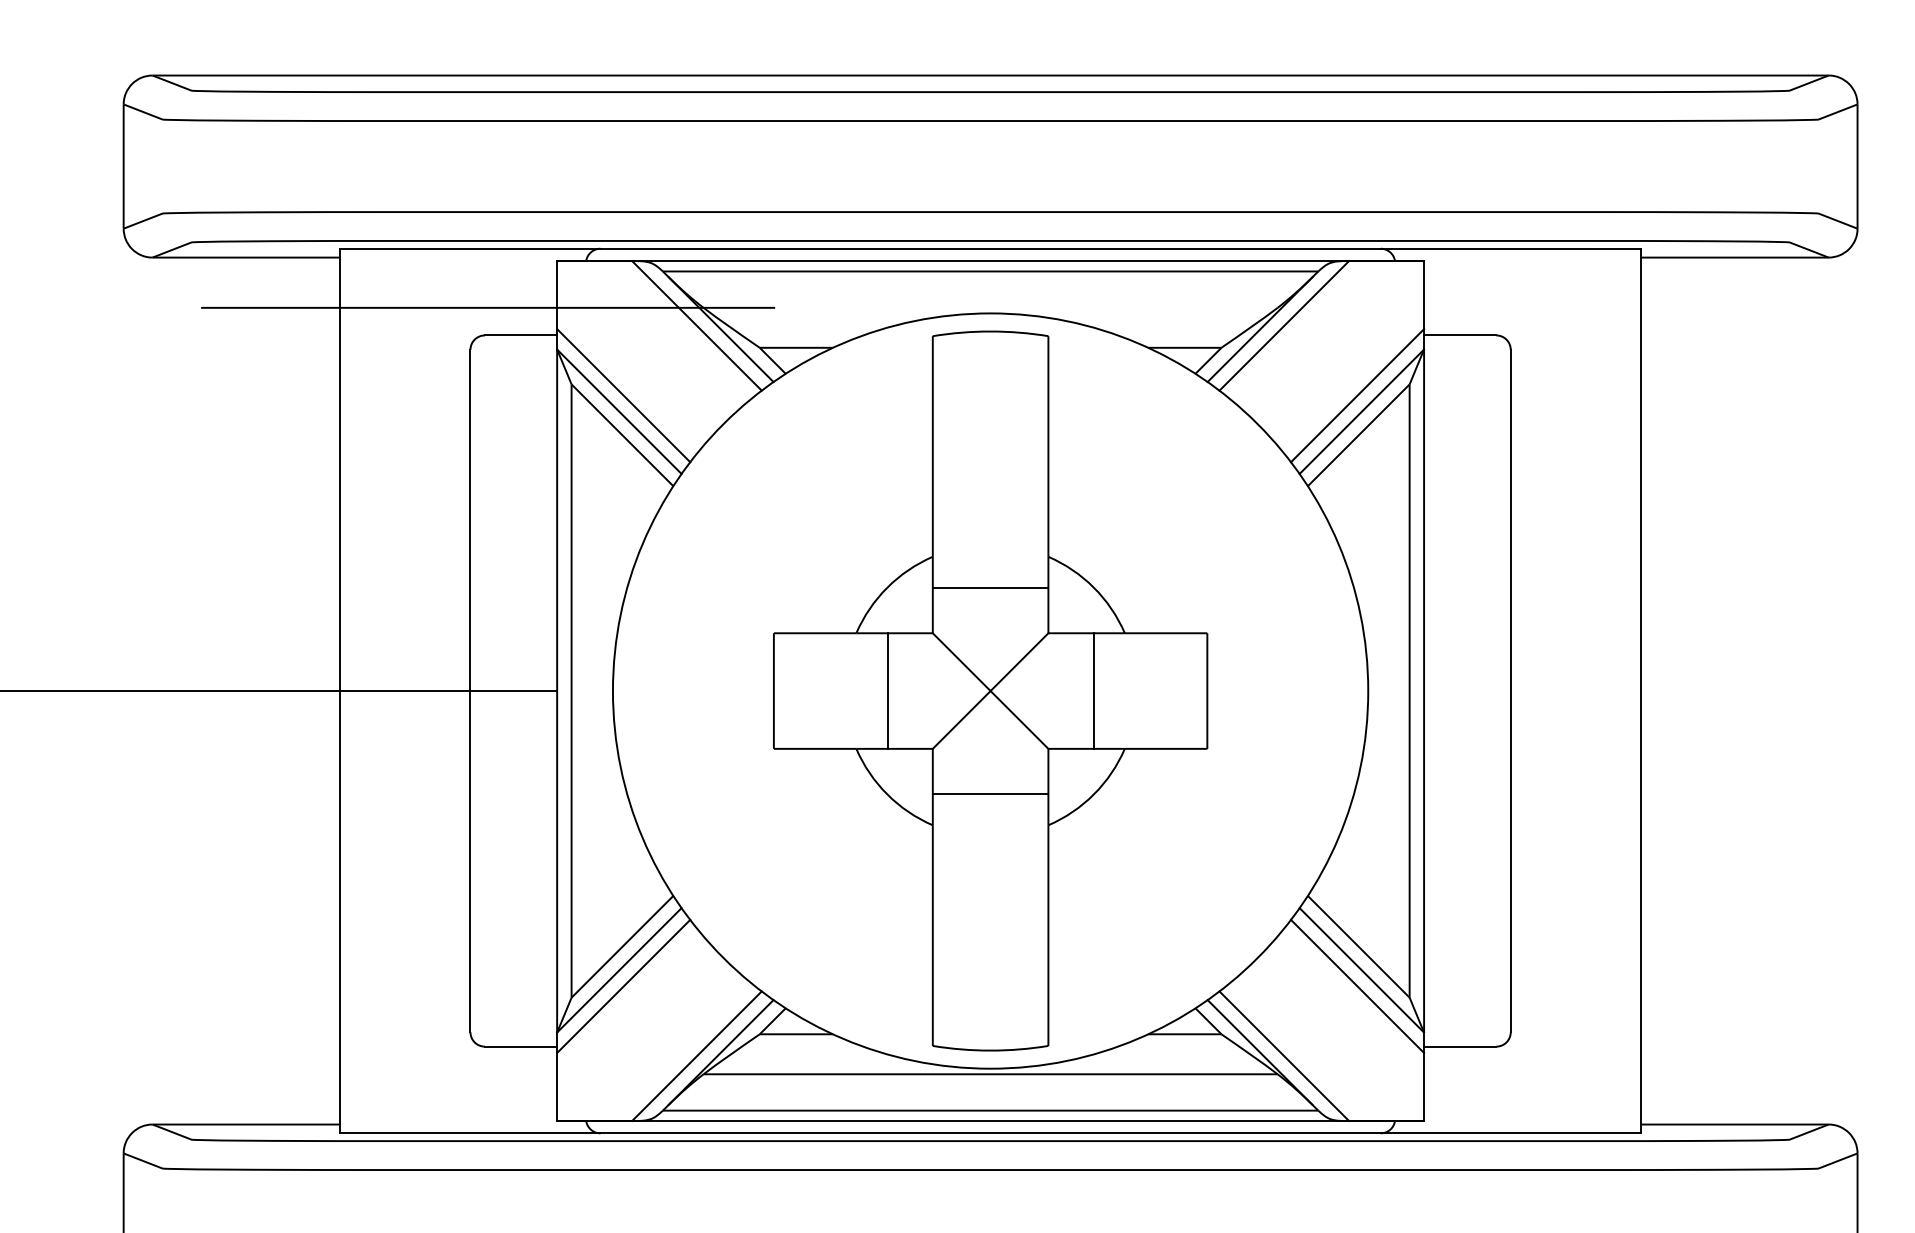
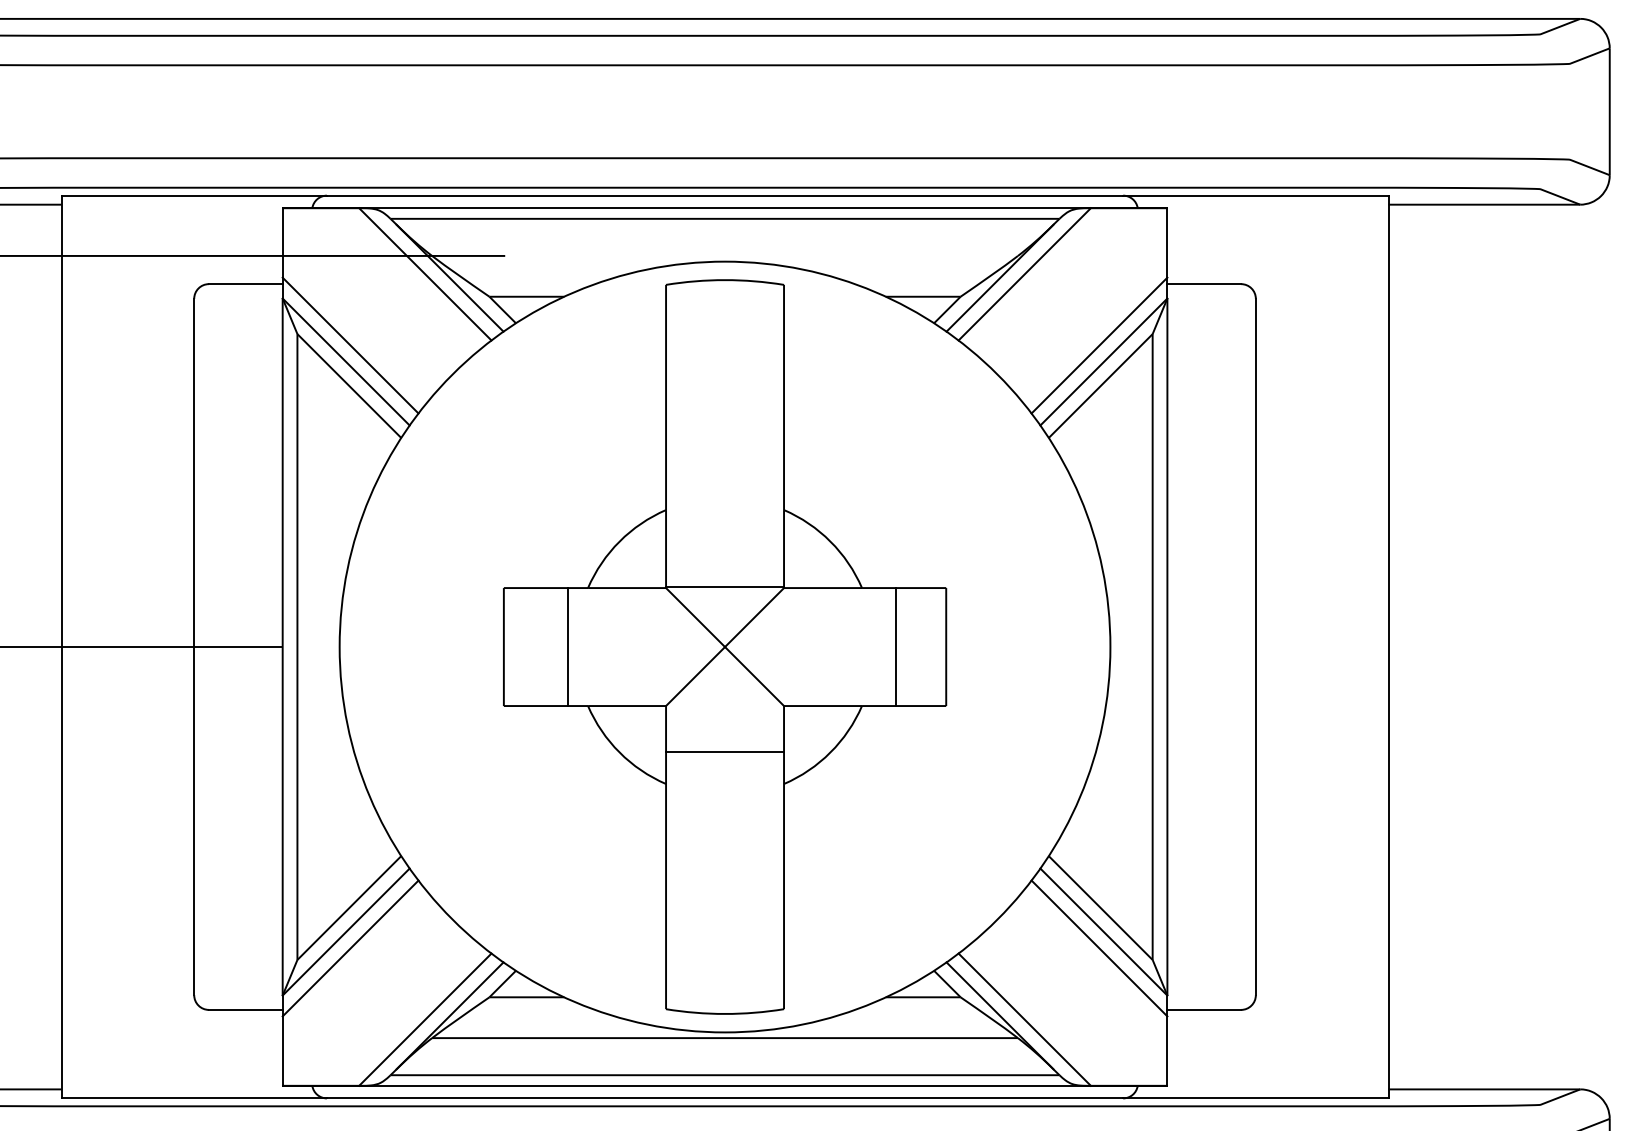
line: (990, 588) -> (724, 587), moved
line: (887, 690) -> (567, 646), moved
line: (1093, 690) -> (895, 646), moved

